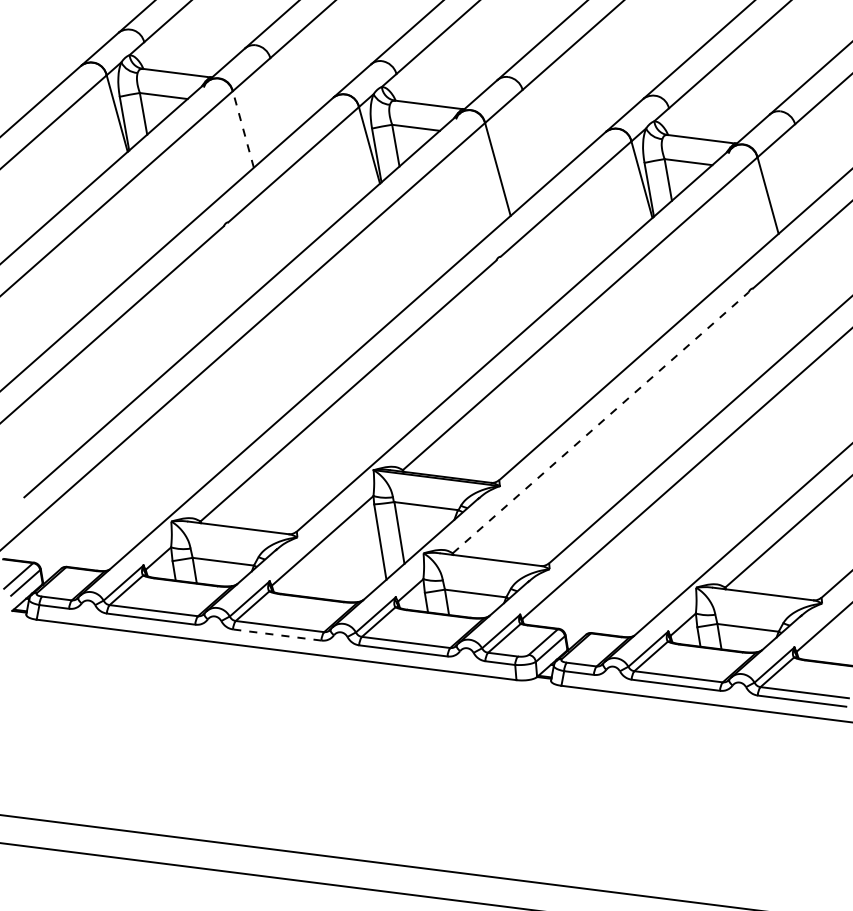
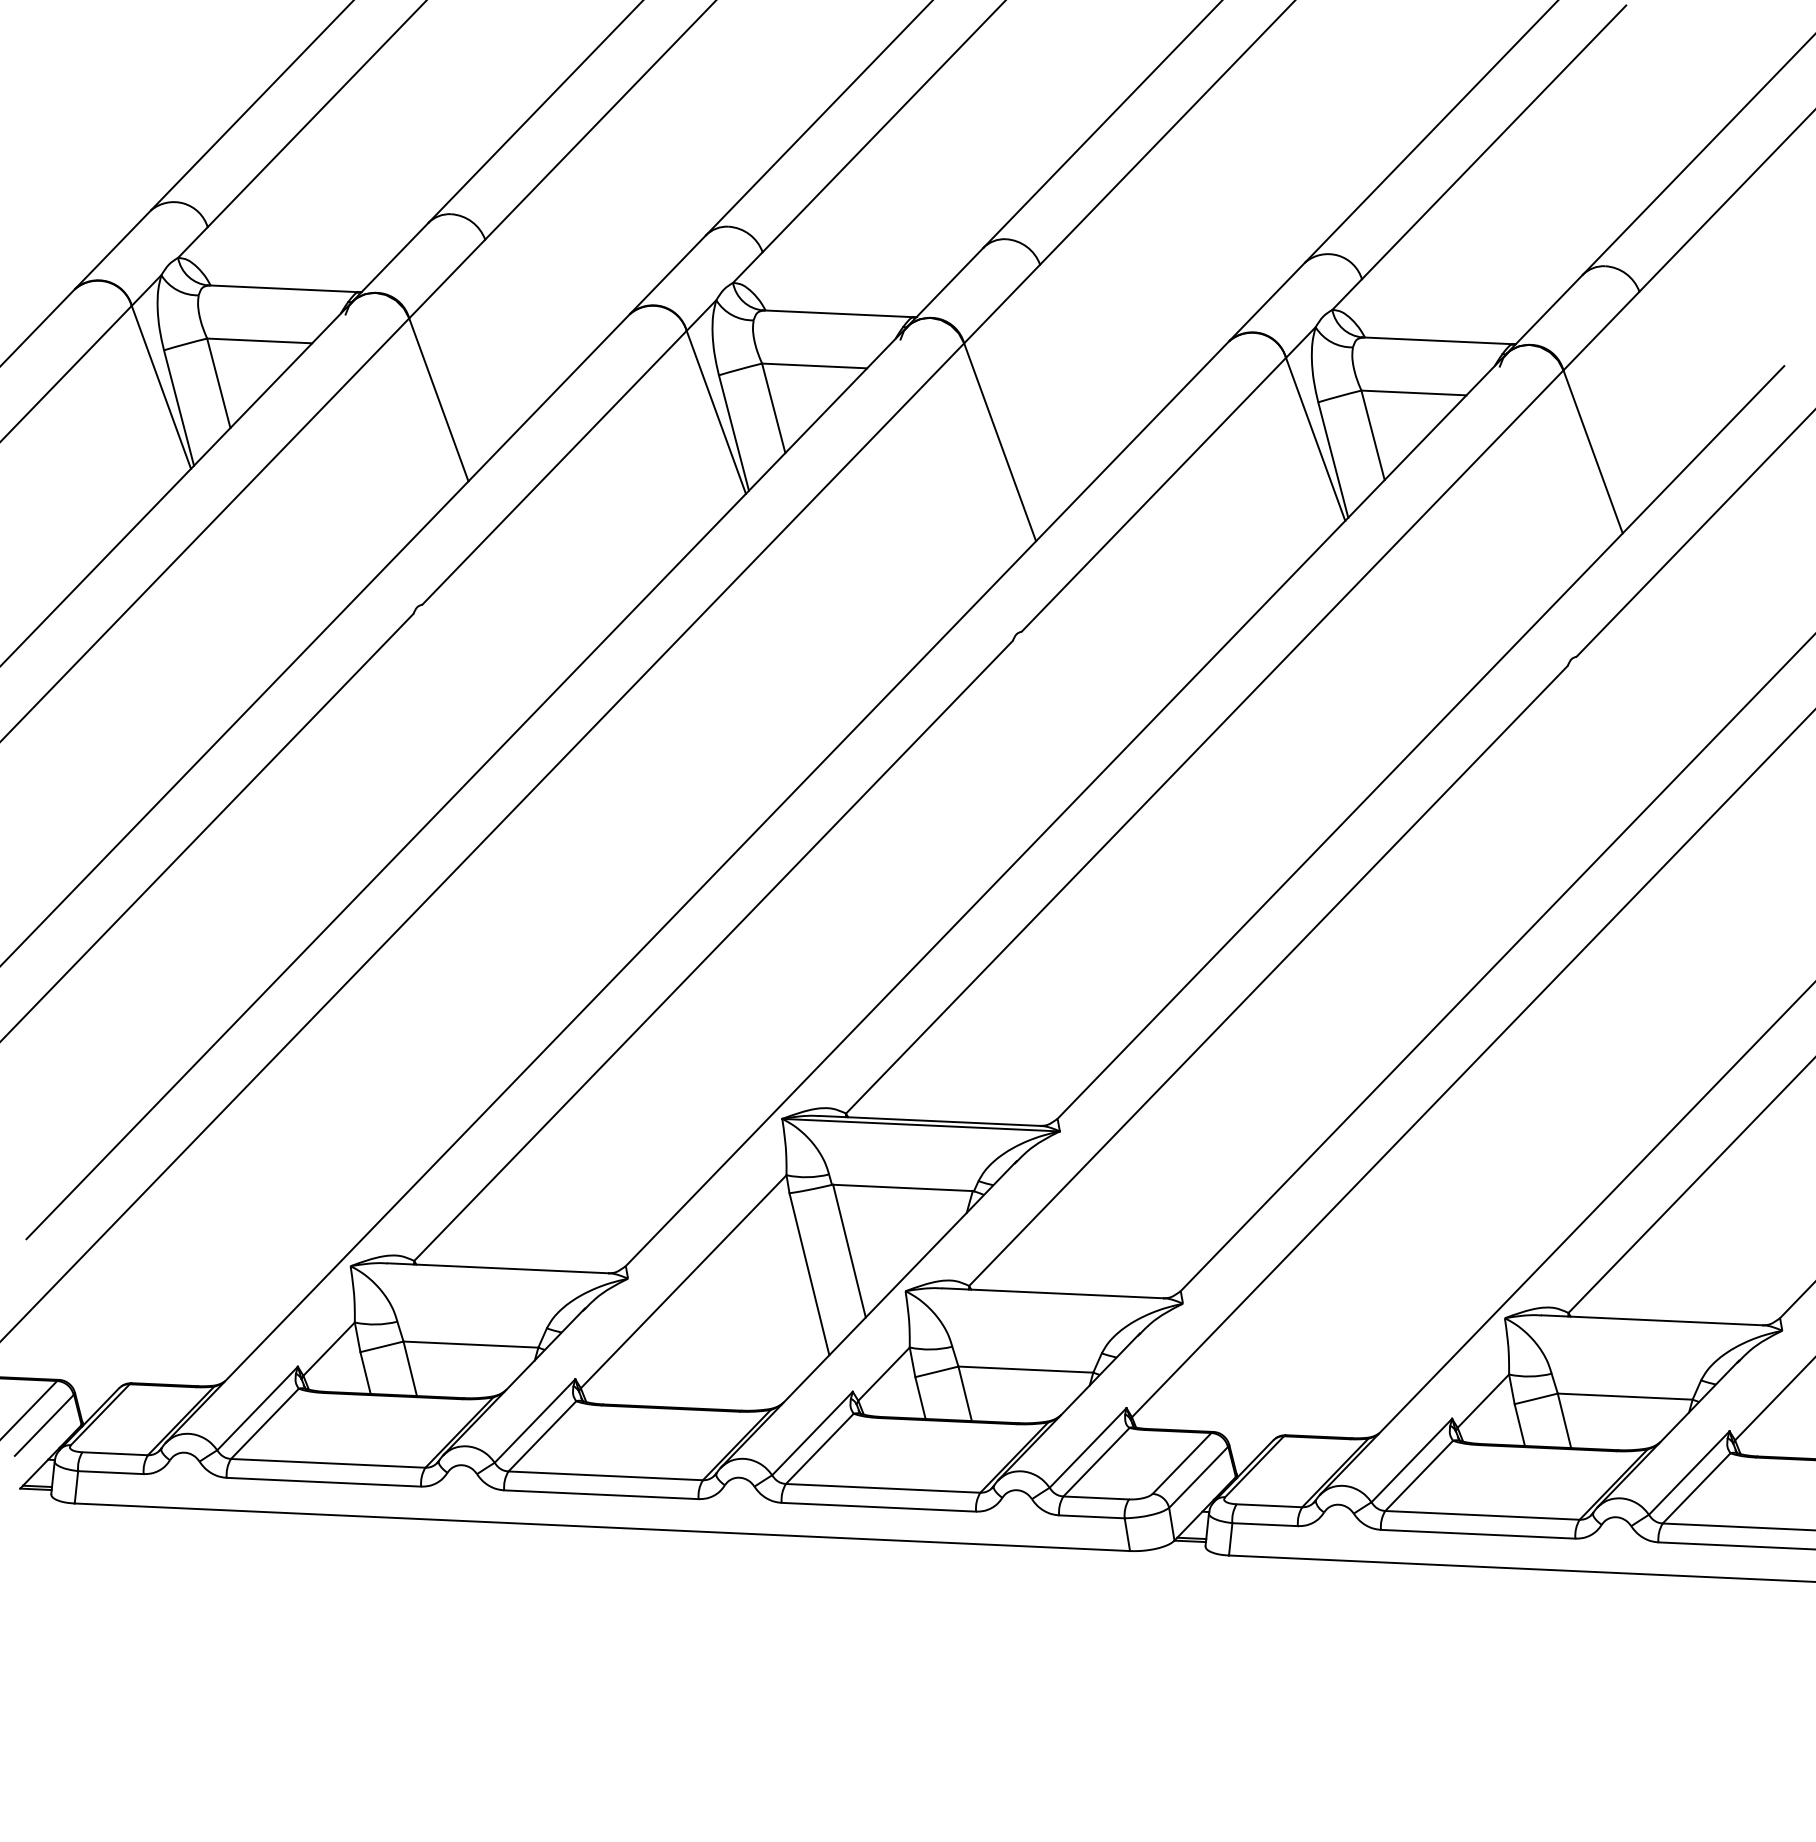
line: (243, 129) -> (439, 399), dashed -> solid
line: (601, 422) -> (1270, 975), dashed -> solid
line: (277, 635) -> (601, 1495), dashed -> solid

